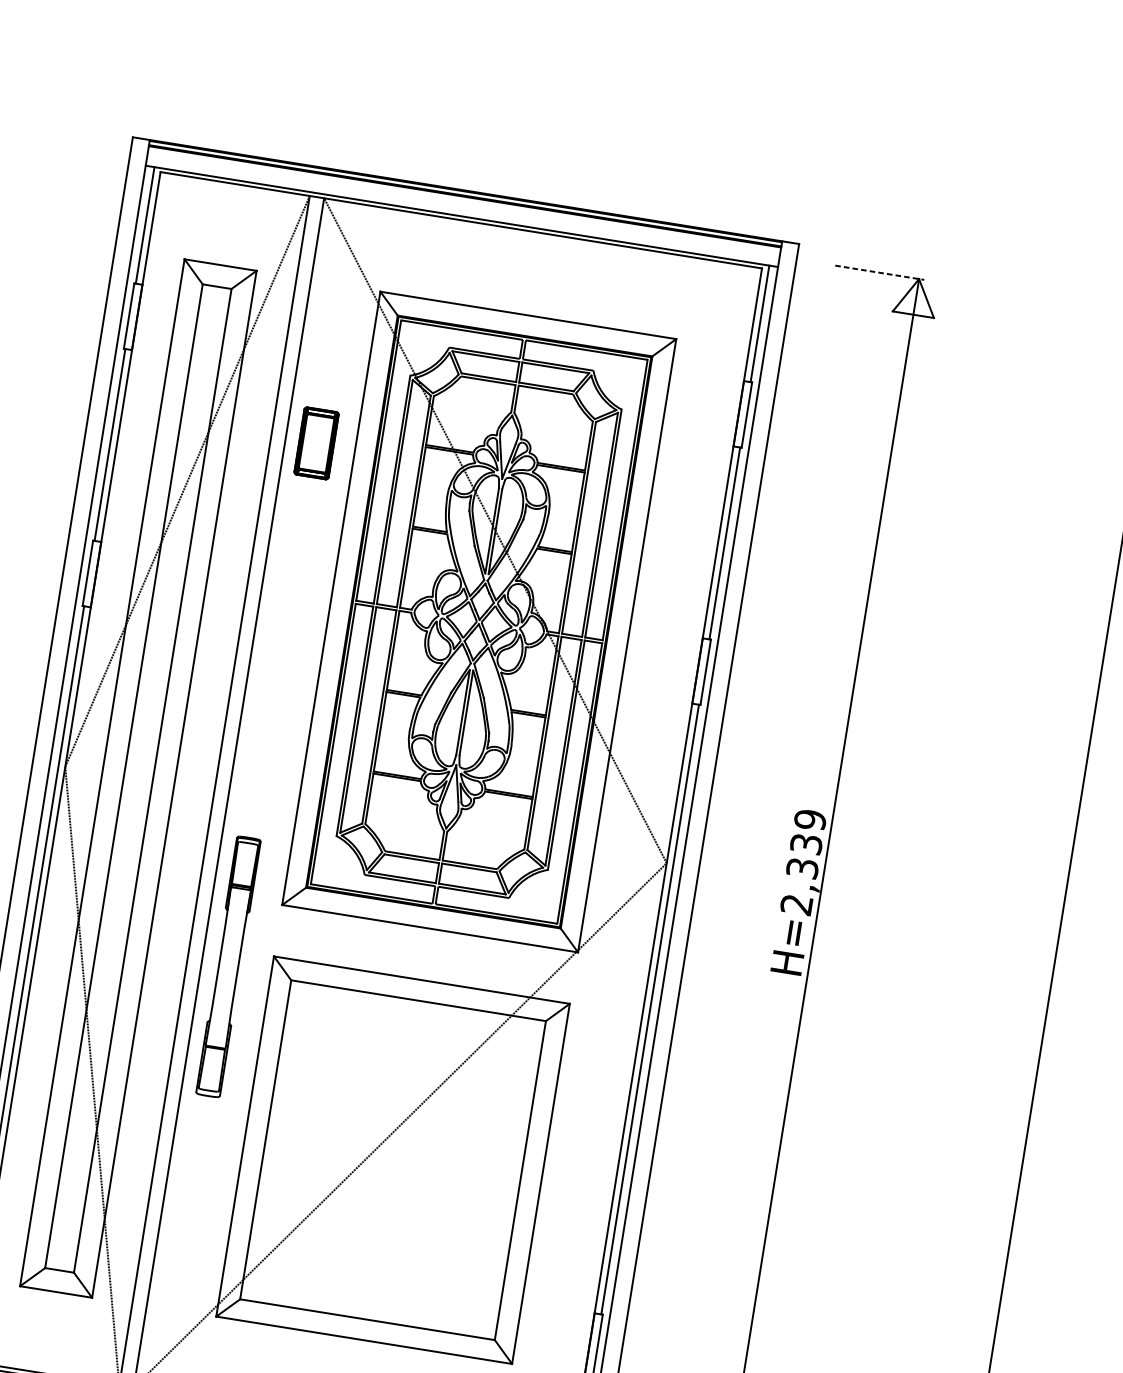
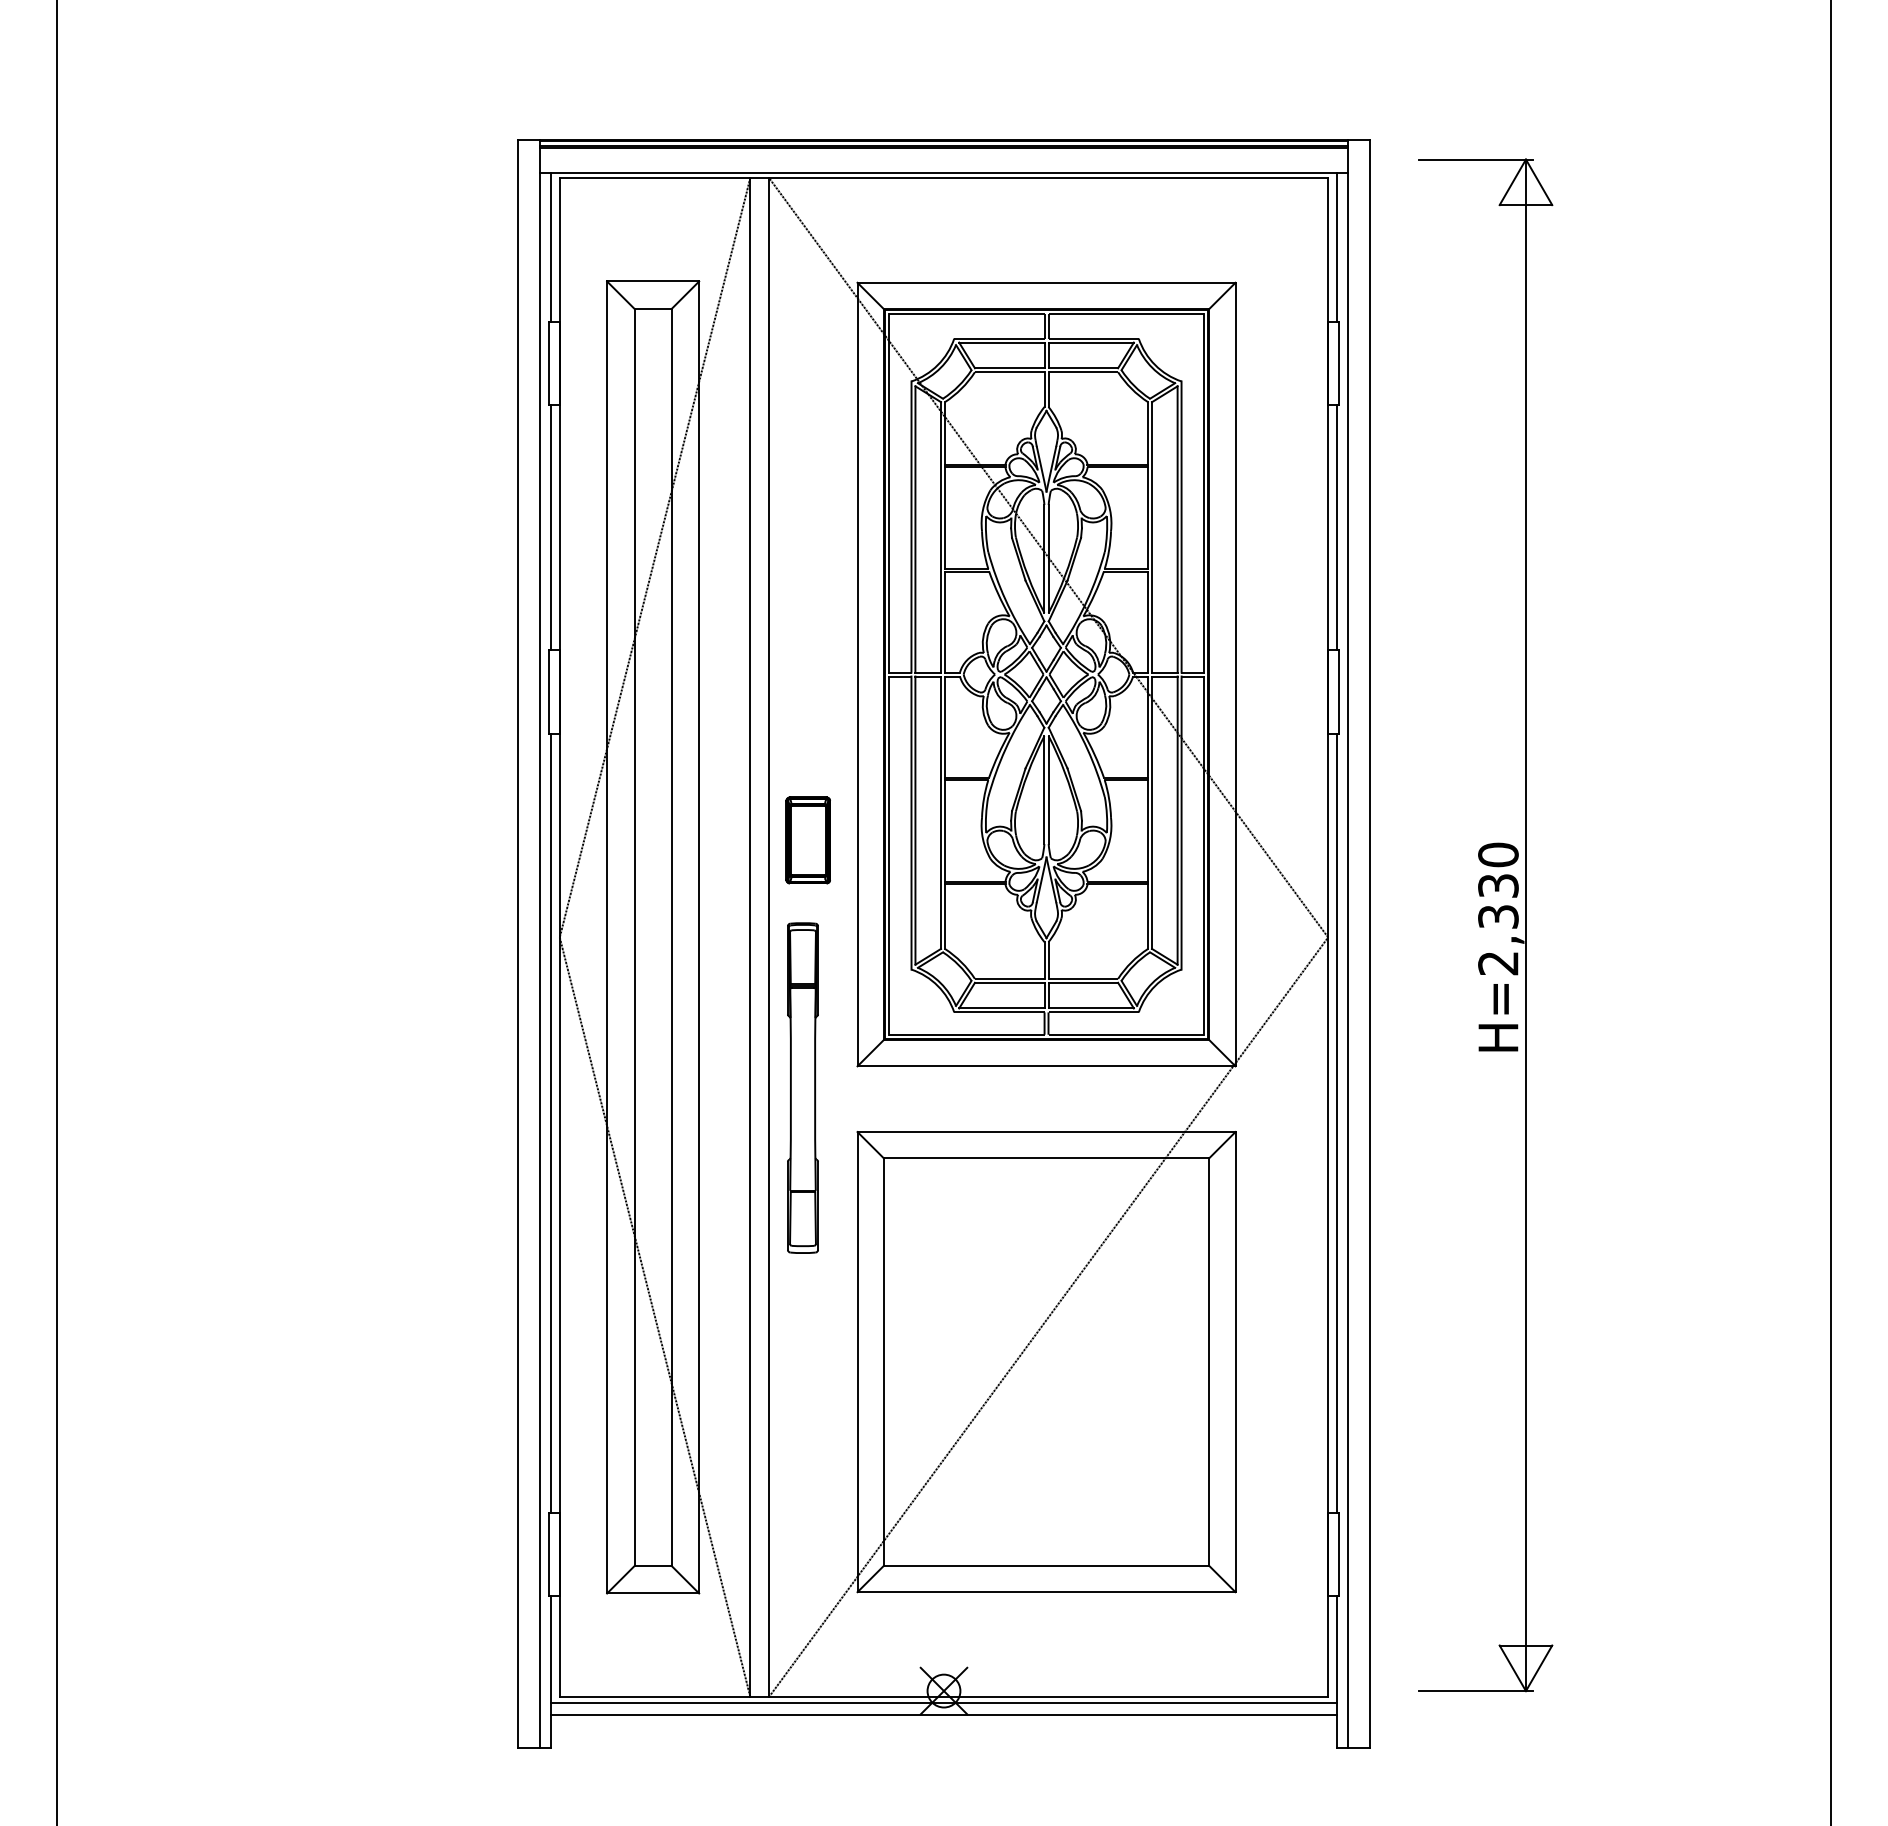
line: (879, 272) -> (1475, 159), dashed -> solid
part: (315, 443) -> (807, 840), moved
text: (810, 819) -> (1498, 854), H=2,339 -> H=2,330
part: (228, 966) -> (802, 1087), moved

